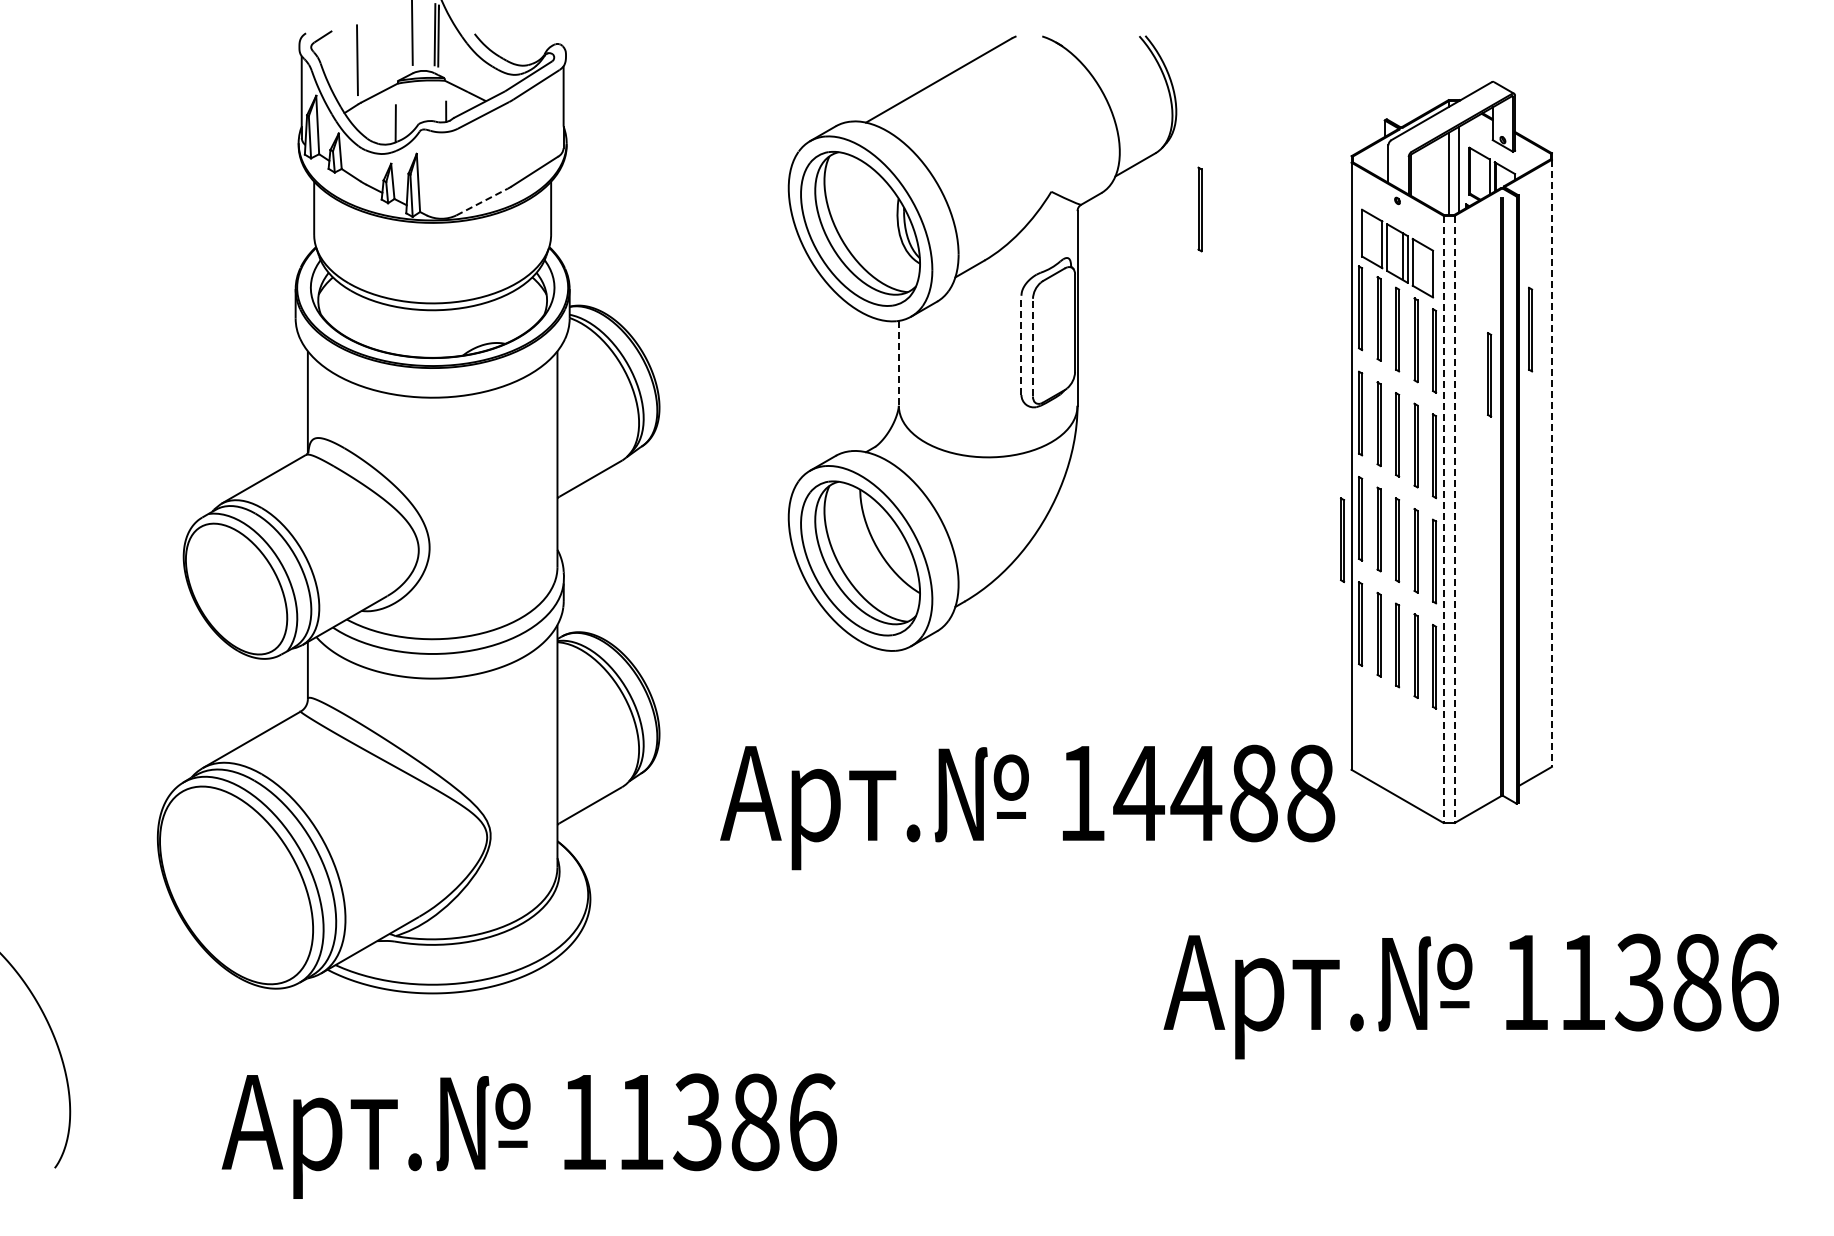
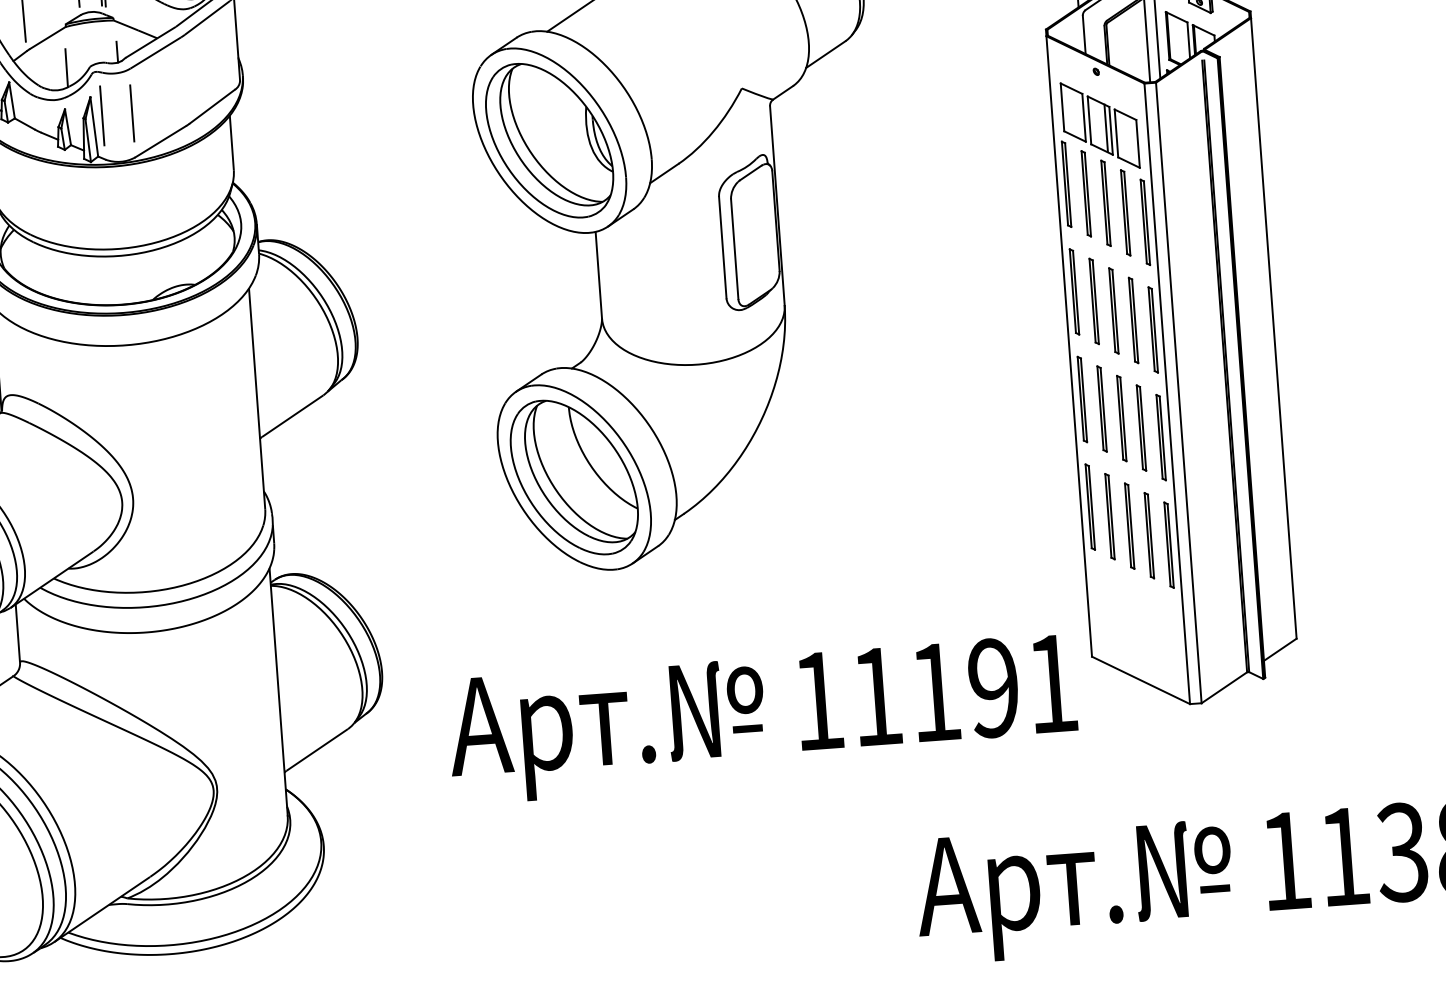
line: (426, 172) -> (101, 115), added
line: (456, 172) -> (132, 113), added
line: (482, 202) -> (161, 142), dashed -> solid
part: (1199, 209) -> (894, 95), removed
part: (1530, 329) -> (1241, 193), removed
line: (1021, 345) -> (722, 247), dashed -> solid
line: (1032, 347) -> (734, 249), dashed -> solid
line: (898, 363) -> (598, 275), dashed -> solid
part: (1489, 374) -> (1203, 242), removed
line: (1551, 463) -> (1273, 328), dashed -> solid
line: (1443, 519) -> (1167, 393), dashed -> solid
line: (1454, 519) -> (1178, 393), dashed -> solid
part: (1342, 539) -> (1065, 421), removed
text: (1224, 793) -> (963, 690), 14488 -> 11191

